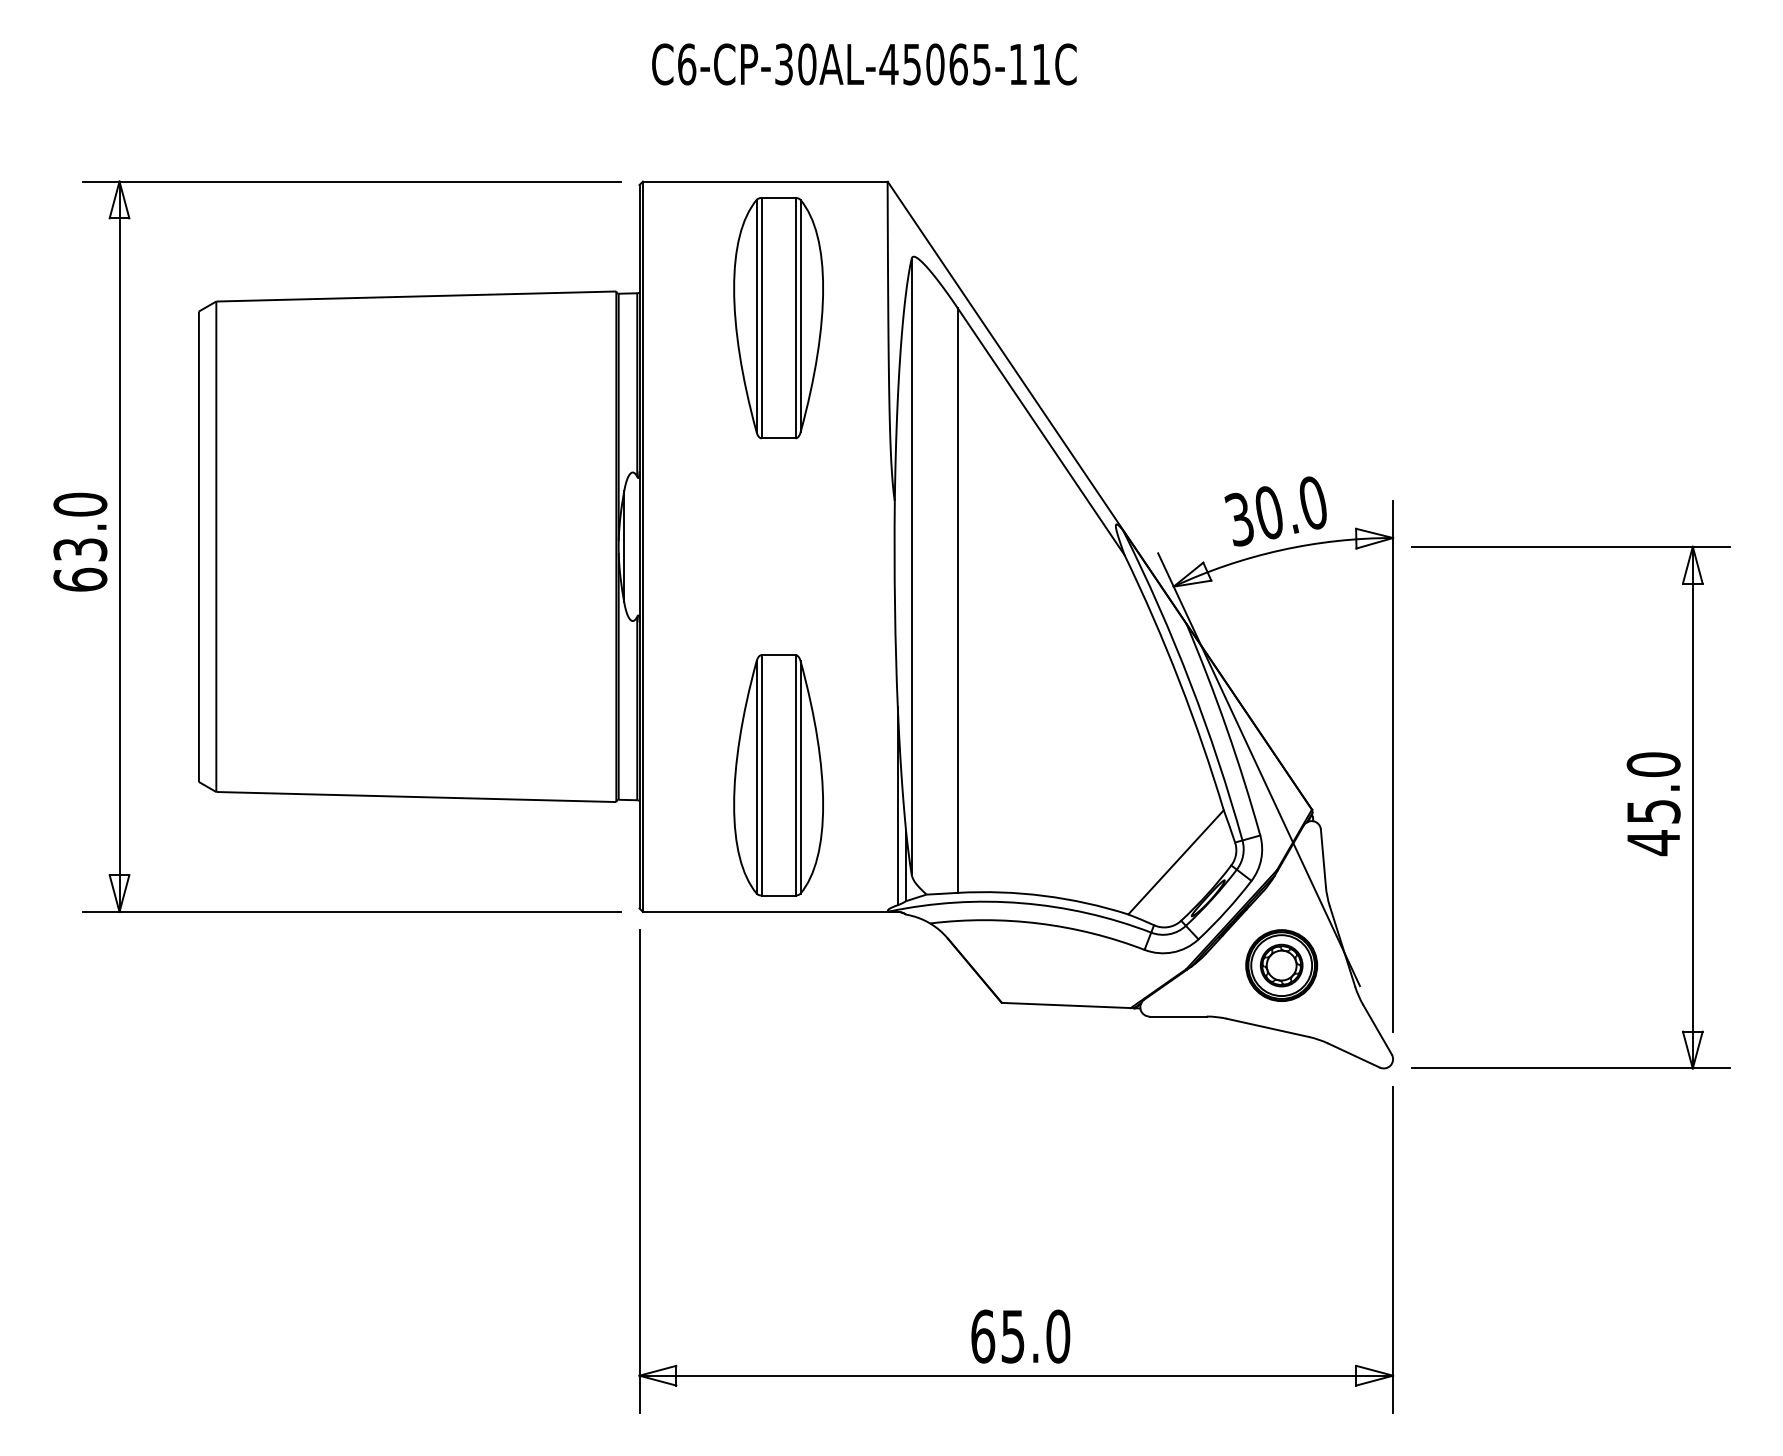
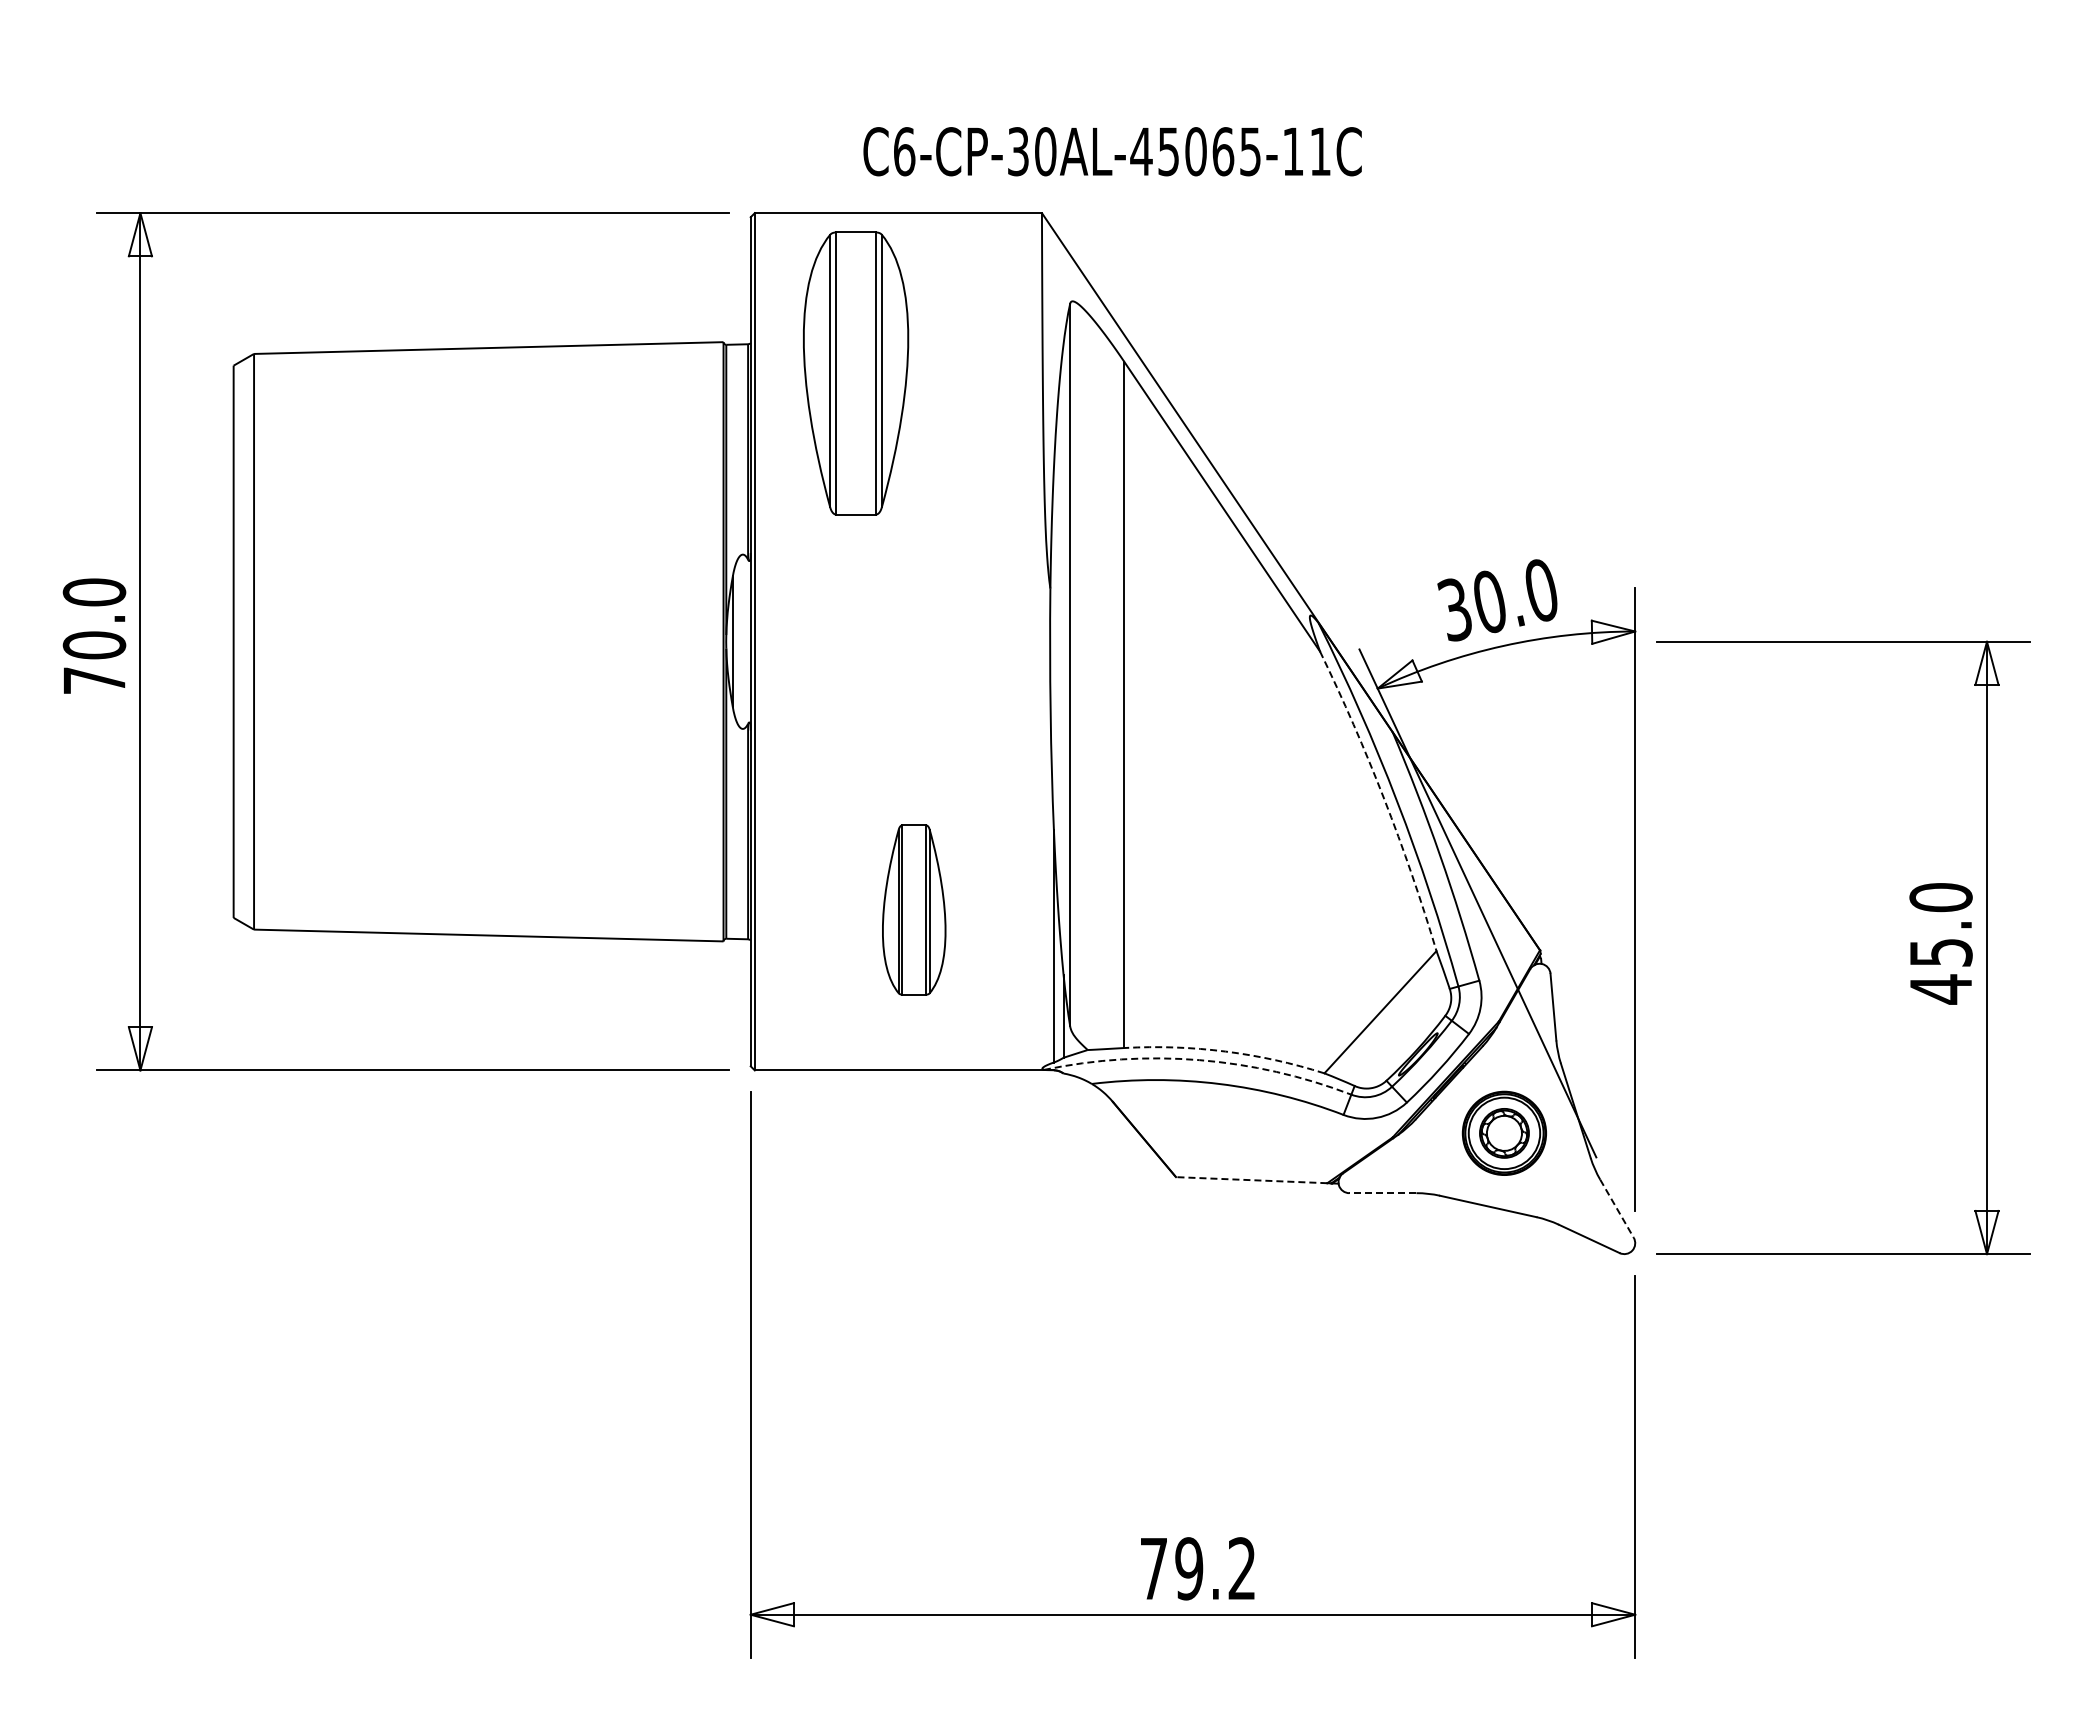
text: (864, 64) -> (1112, 151), moved
part: (779, 318) -> (856, 373), moved
text: (80, 564) -> (94, 662), 63.0 -> 70.0
arc: (1179, 681) -> (1384, 799), solid -> dashed
part: (779, 774) -> (914, 909), size x0.6
arc: (1044, 895) -> (1225, 1051), solid -> dashed
arc: (1021, 903) -> (1199, 1060), solid -> dashed
line: (1066, 1005) -> (1251, 1180), solid -> dashed
line: (1177, 1016) -> (1382, 1193), solid -> dashed
line: (1377, 1029) -> (1617, 1208), solid -> dashed
text: (1021, 1336) -> (1198, 1568), 65.0 -> 79.2

